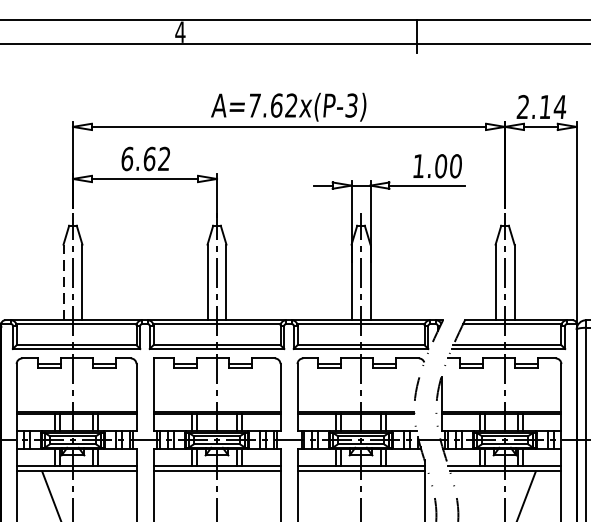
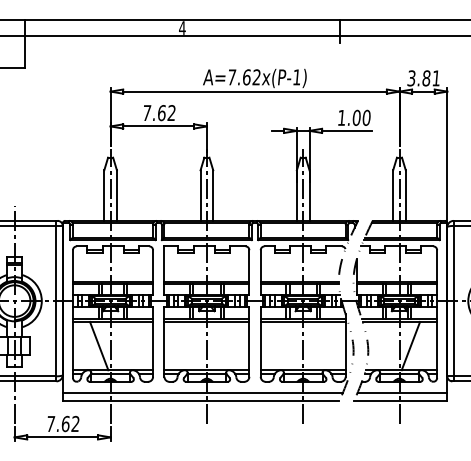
text: (351, 105) -> (296, 77), A=7.62x(P-3) -> A=7.62x(P-1)
text: (540, 107) -> (423, 78), 2.14 -> 3.81
text: (128, 159) -> (147, 113), 6.62 -> 7.62
line: (63, 282) -> (104, 195), dashed -> solid

